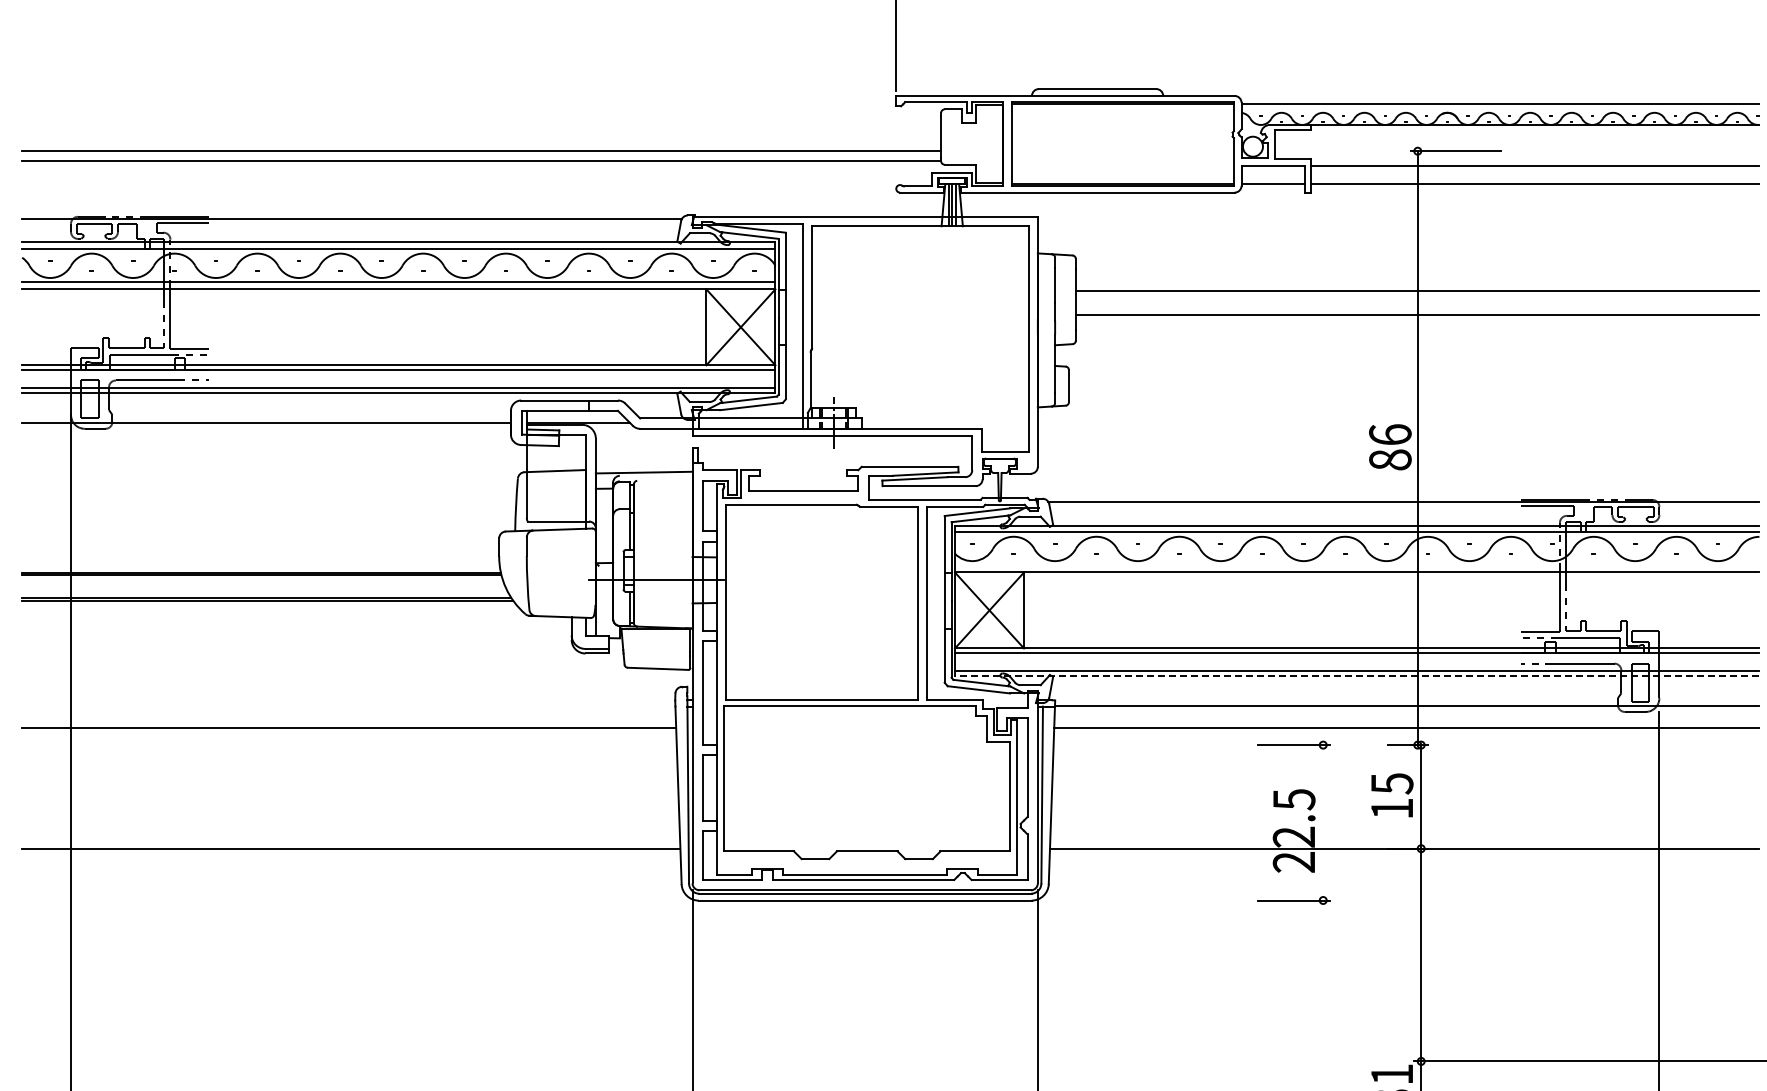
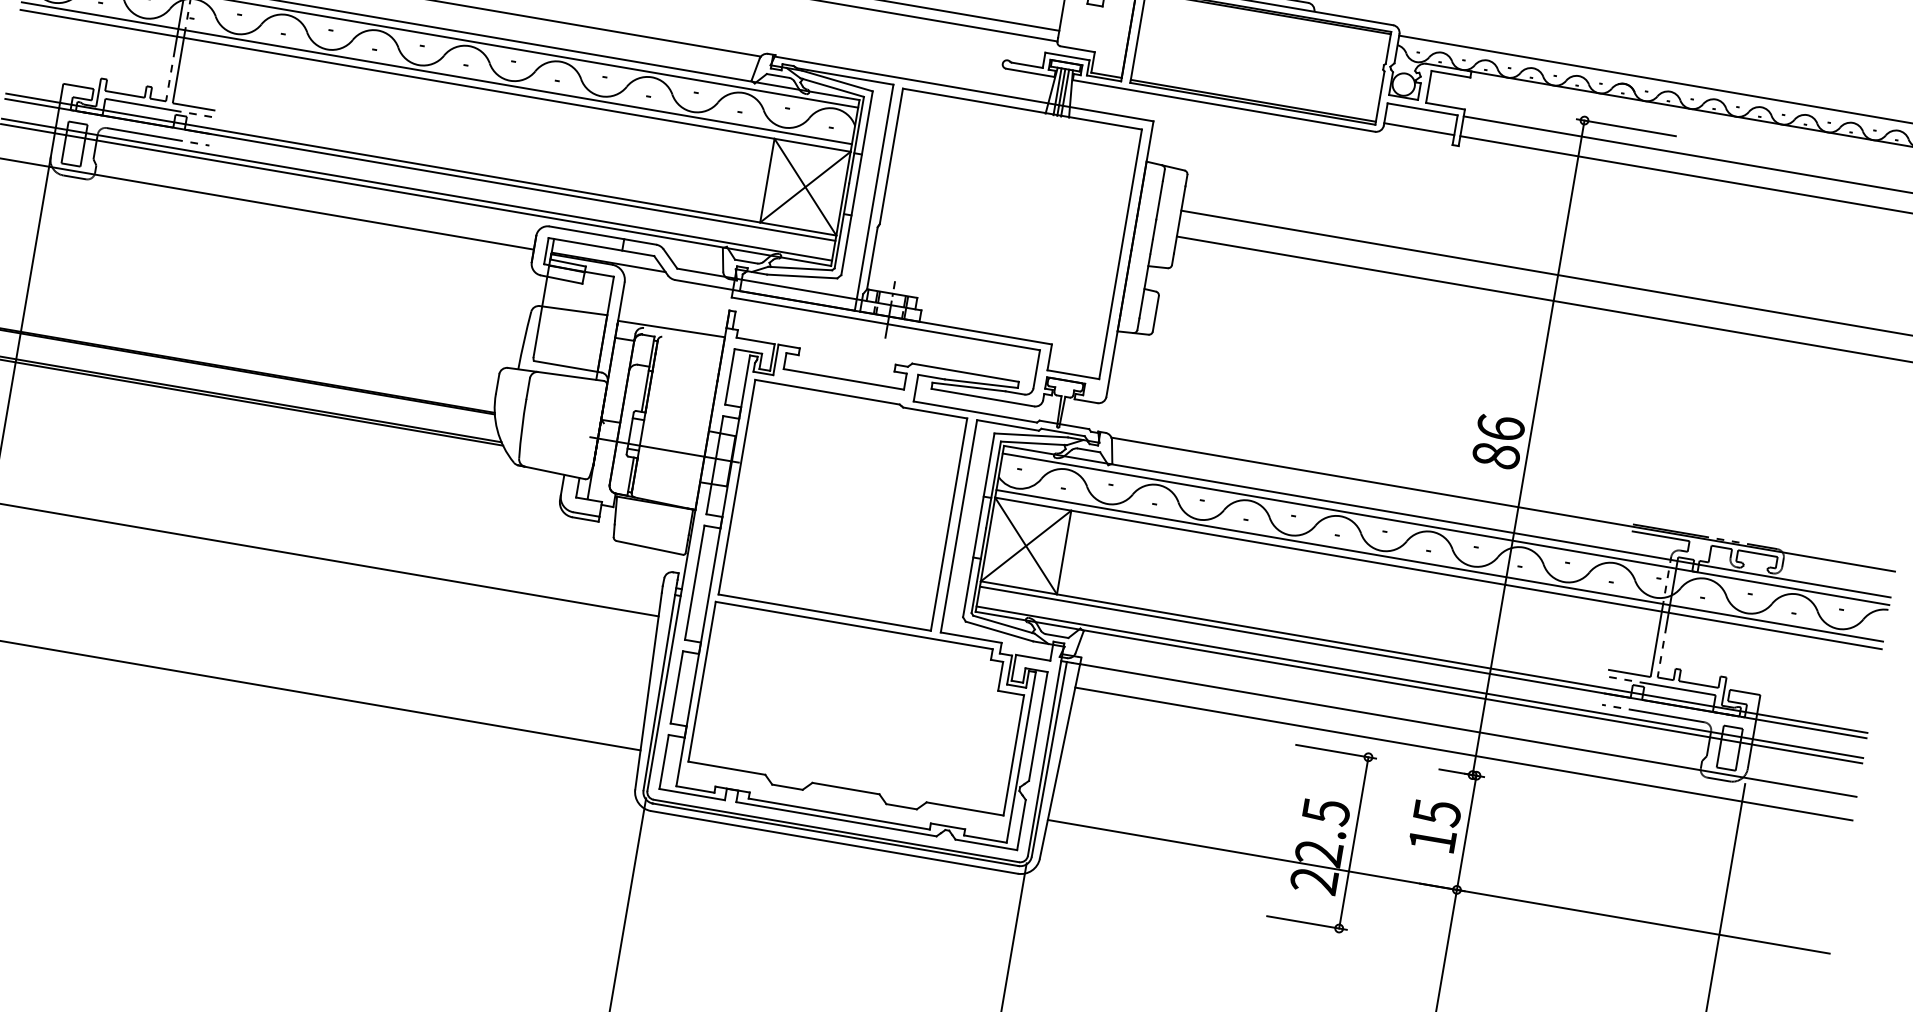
line: (1356, 565) -> (1438, 565), added
line: (1356, 676) -> (1418, 687), dashed -> solid
line: (1323, 822) -> (1354, 842), added

